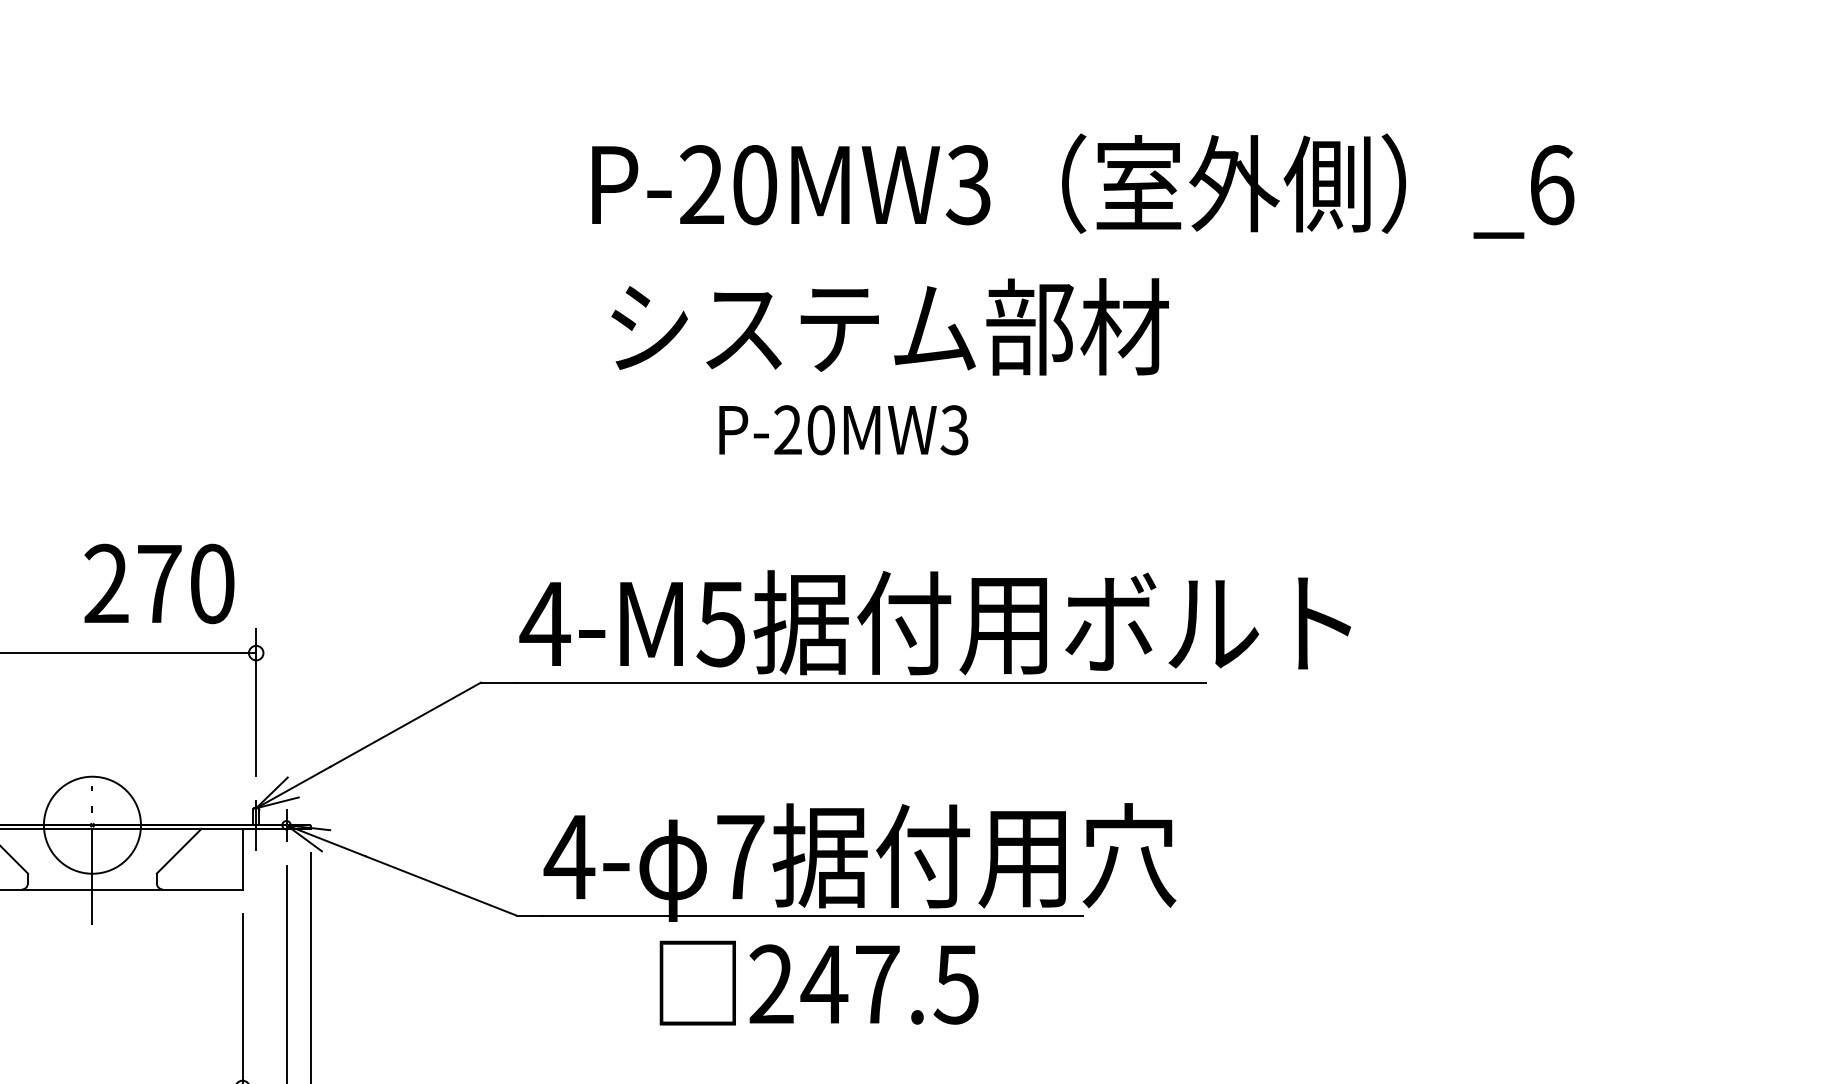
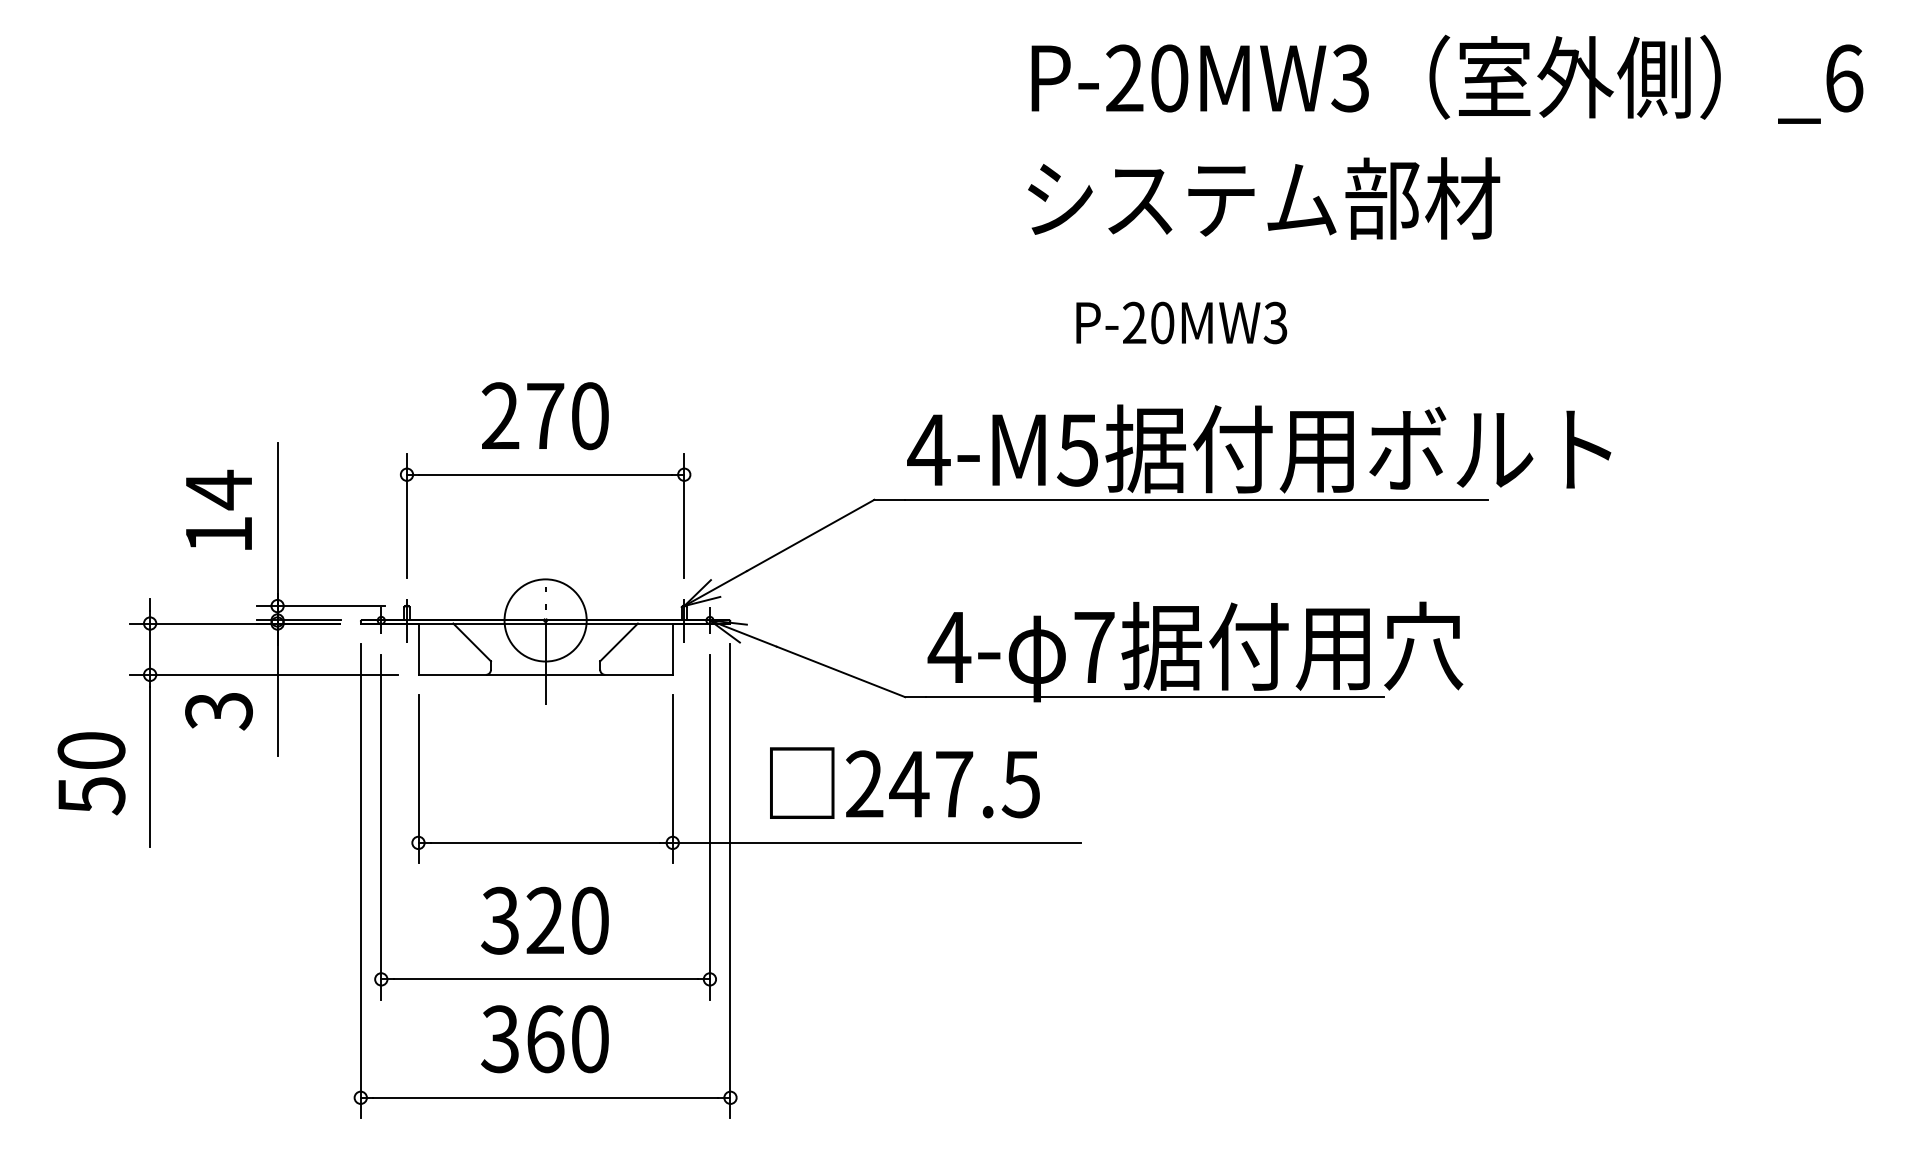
text: (1083, 185) -> (1447, 78), moved
text: (890, 326) -> (1264, 198), moved
text: (843, 429) -> (1181, 322), moved
text: (159, 584) -> (545, 416), moved
text: (818, 982) -> (904, 782), moved

